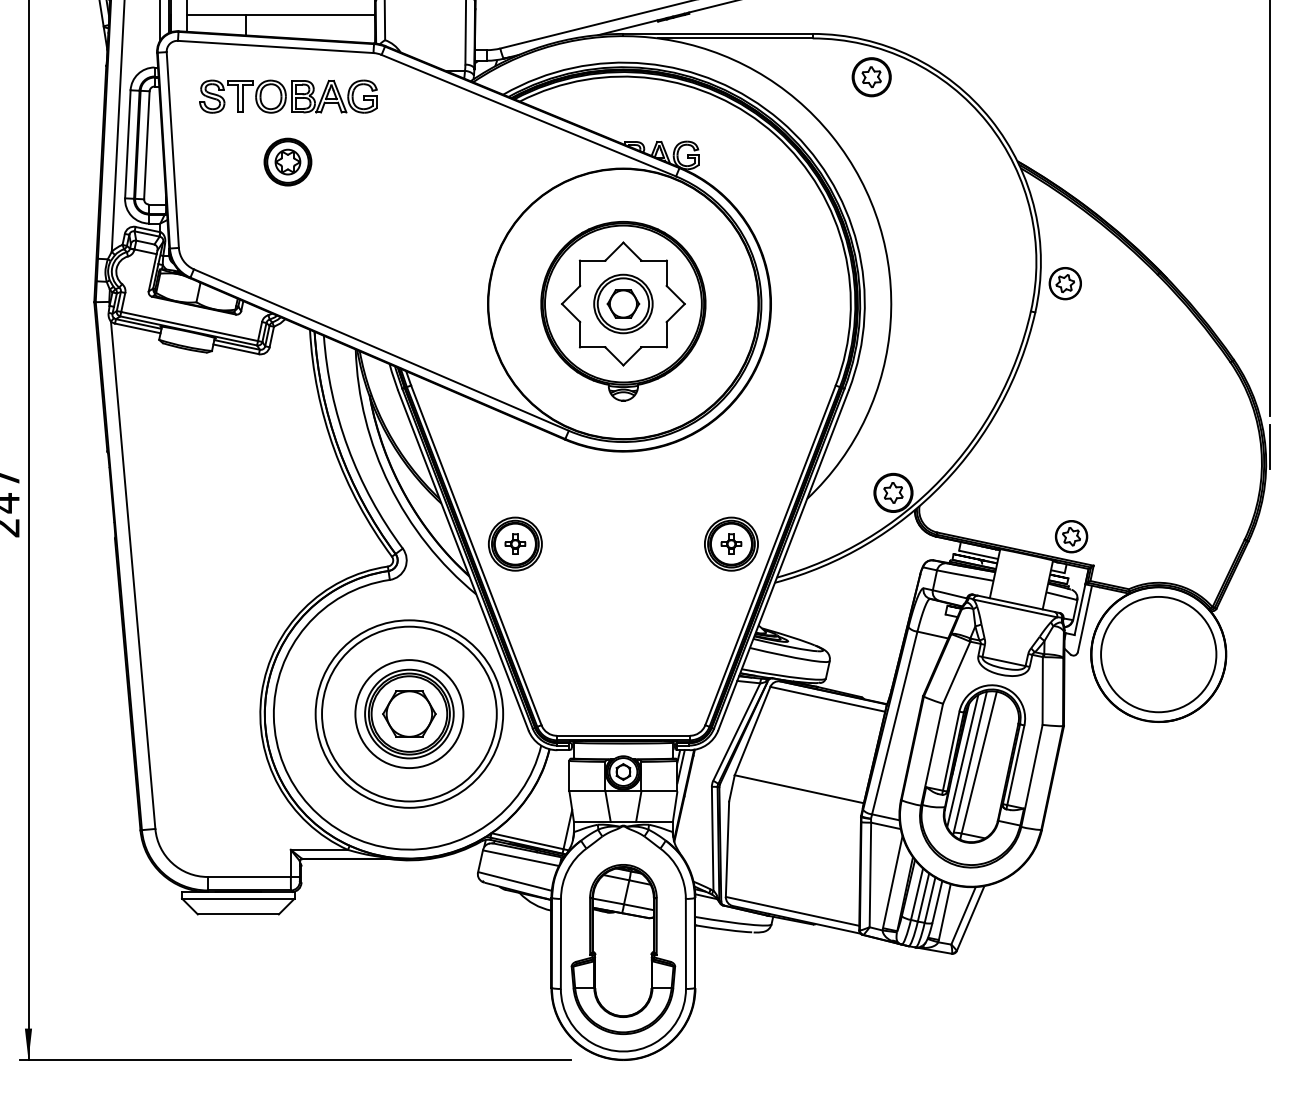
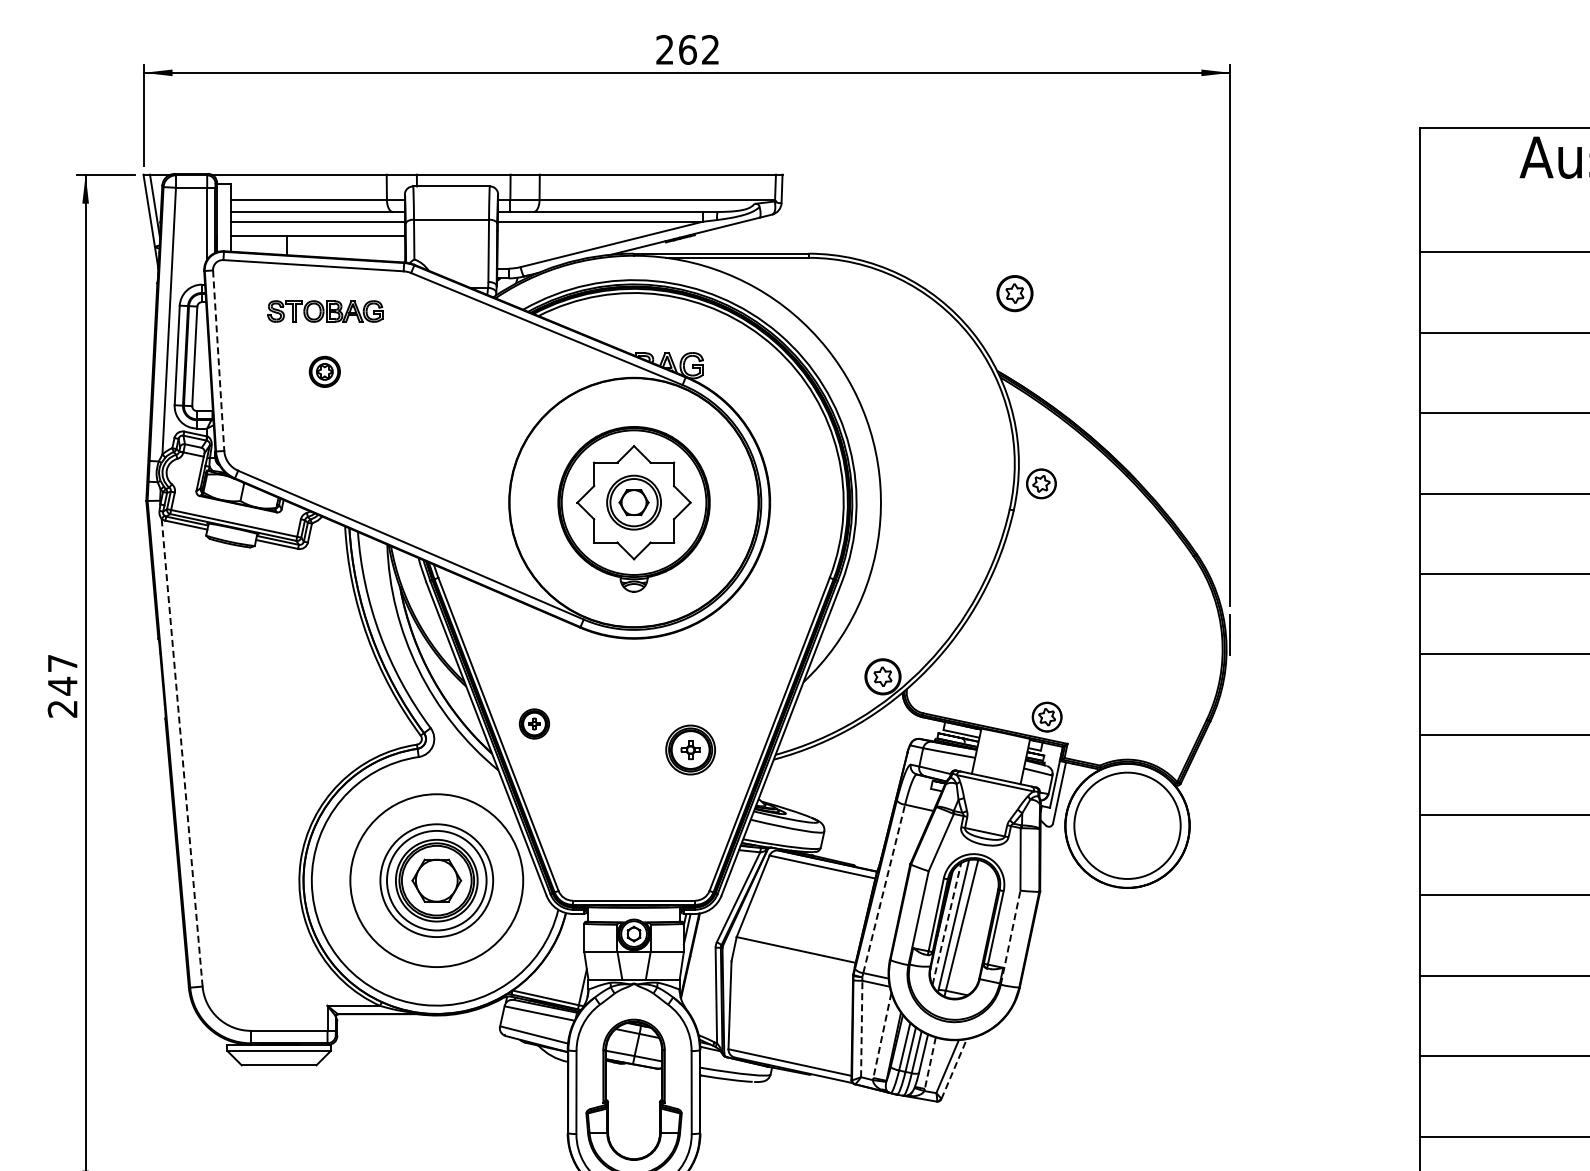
part: (871, 77) -> (1014, 293), moved
part: (287, 96) -> (324, 311), size x0.7
line: (172, 150) -> (218, 361), solid -> dashed
part: (287, 161) -> (324, 371), size x0.7
part: (515, 543) -> (534, 723), size x0.6
part: (731, 543) -> (690, 749), moved
line: (133, 575) -> (182, 752), solid -> dashed
circle: (409, 713) -> (436, 880), size x0.7
line: (895, 722) -> (884, 888), solid -> dashed
line: (962, 761) -> (946, 924), solid -> dashed
line: (1031, 775) -> (1010, 937), solid -> dashed
line: (870, 874) -> (861, 1028), solid -> dashed
line: (892, 883) -> (882, 1036), solid -> dashed
line: (944, 912) -> (930, 1063), solid -> dashed
line: (971, 918) -> (954, 1069), solid -> dashed

